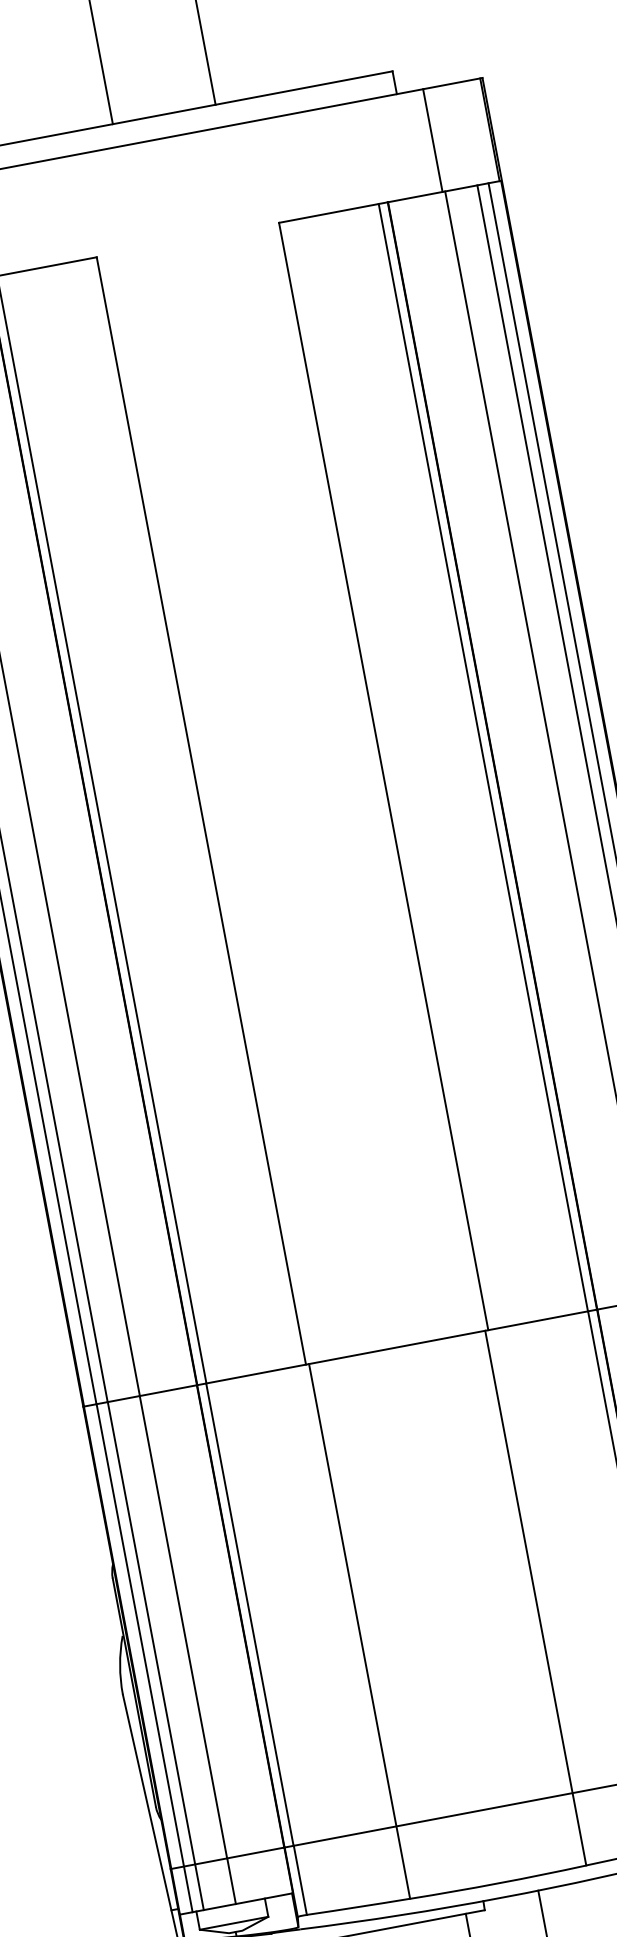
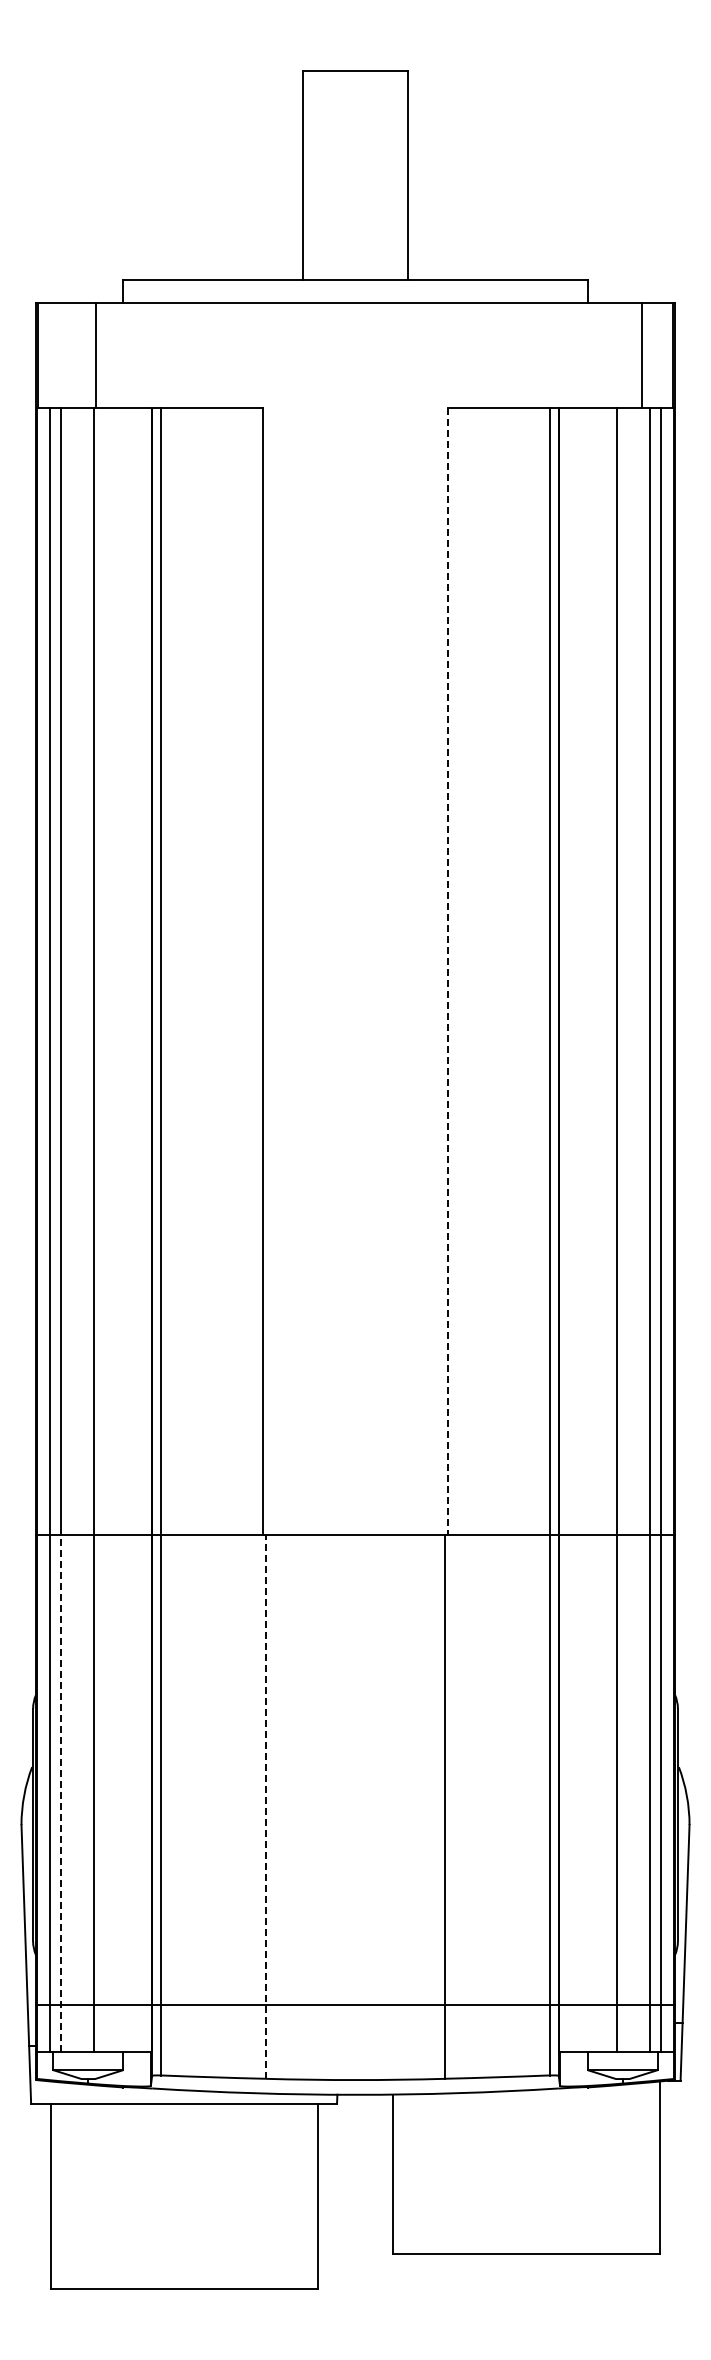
line: (432, 140) -> (641, 355), moved
line: (384, 776) -> (448, 971), solid -> dashed
line: (359, 1631) -> (265, 1806), solid -> dashed
line: (156, 1655) -> (61, 1792), solid -> dashed

